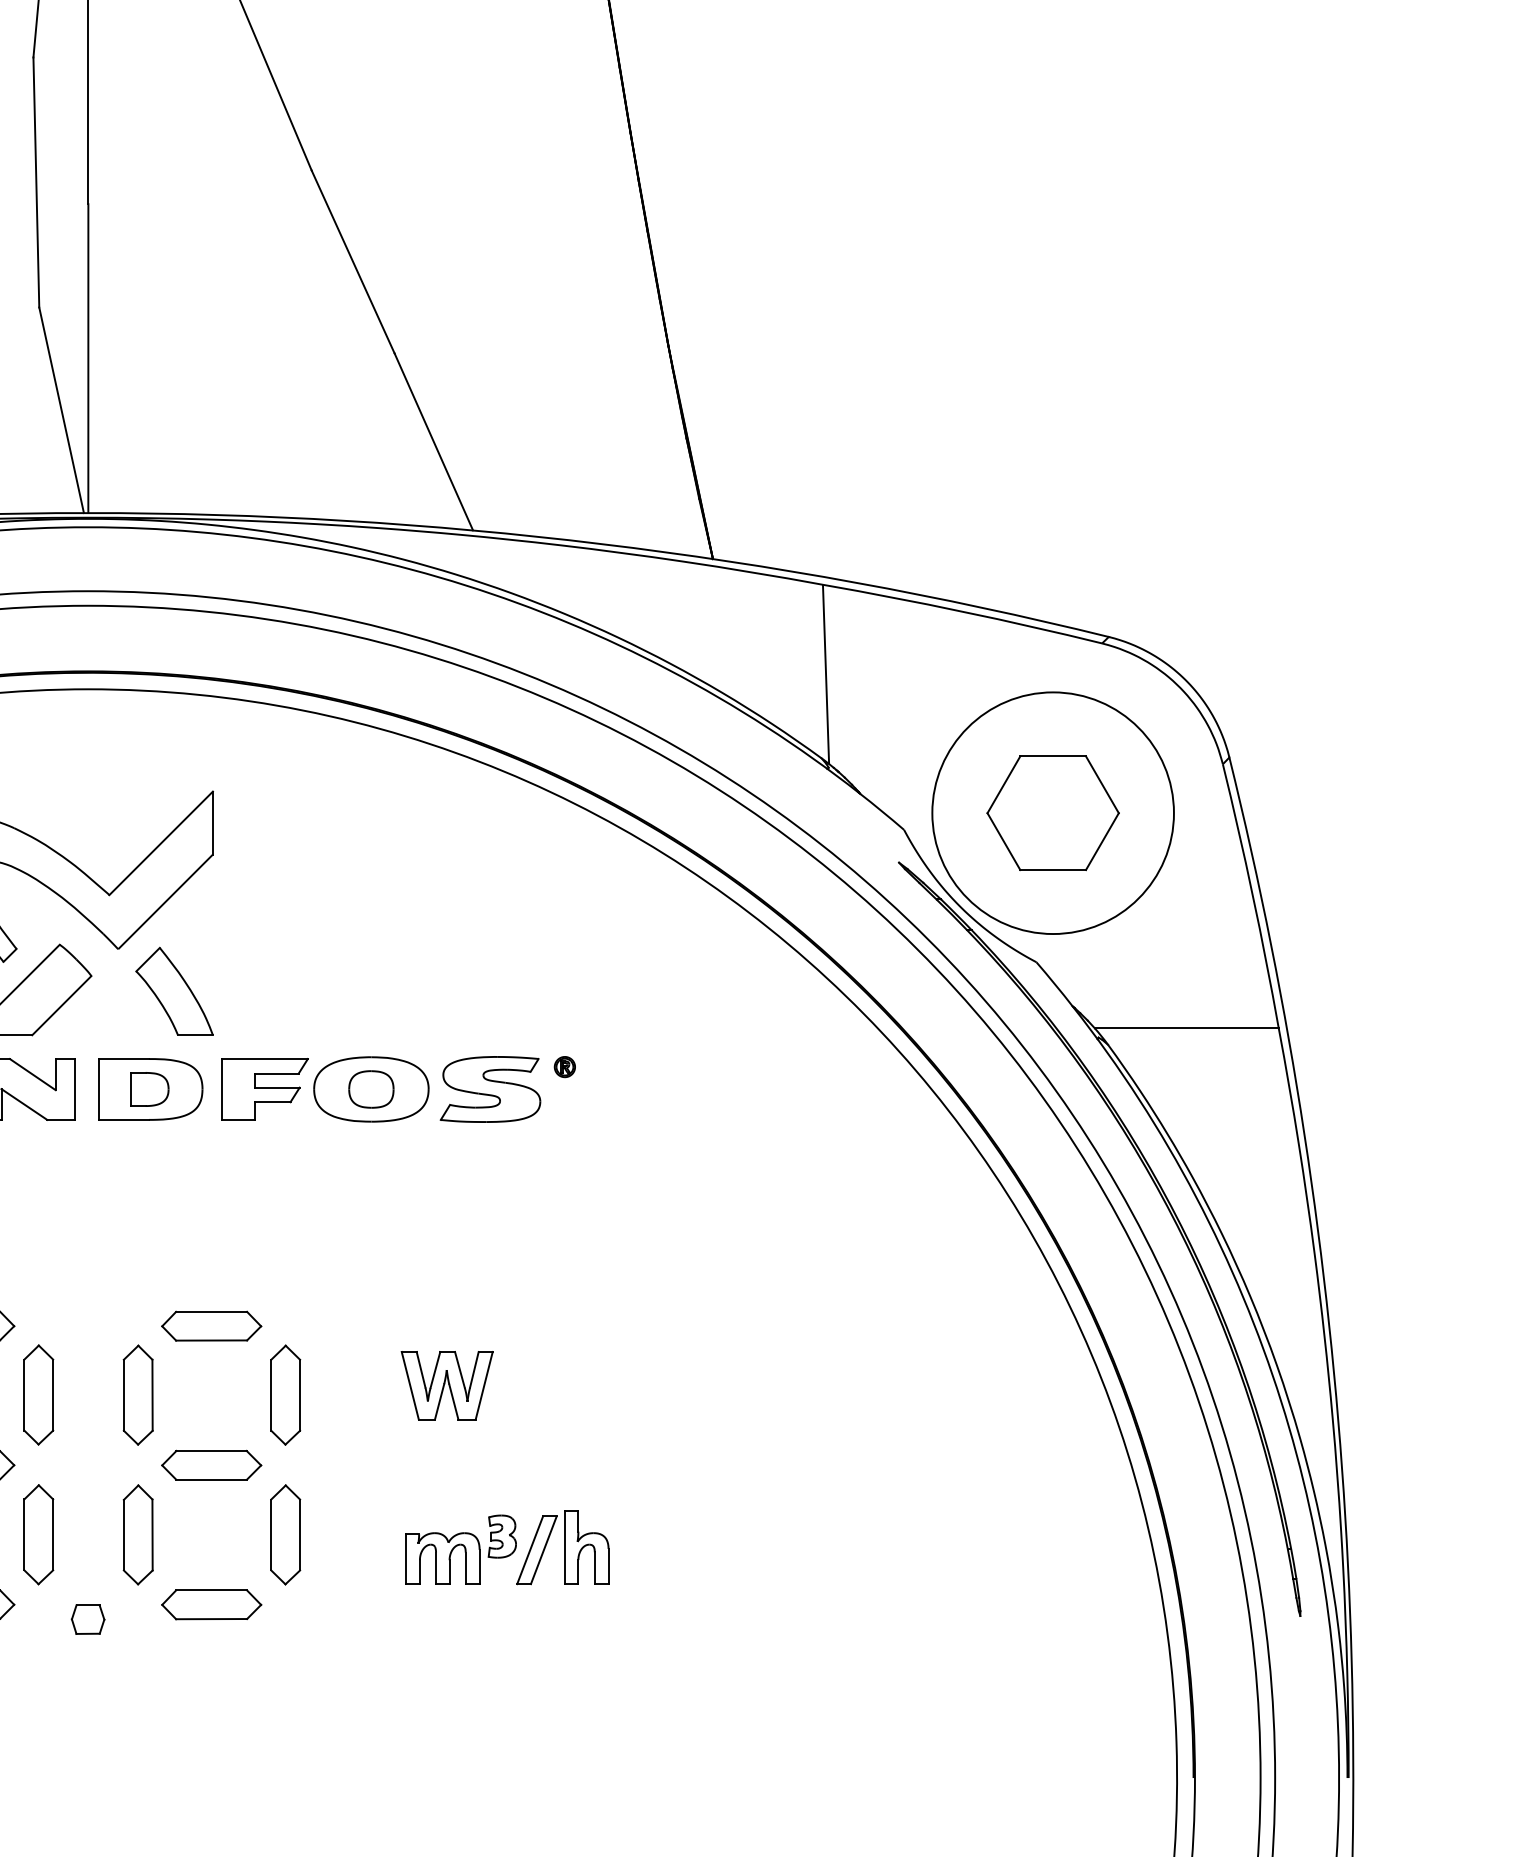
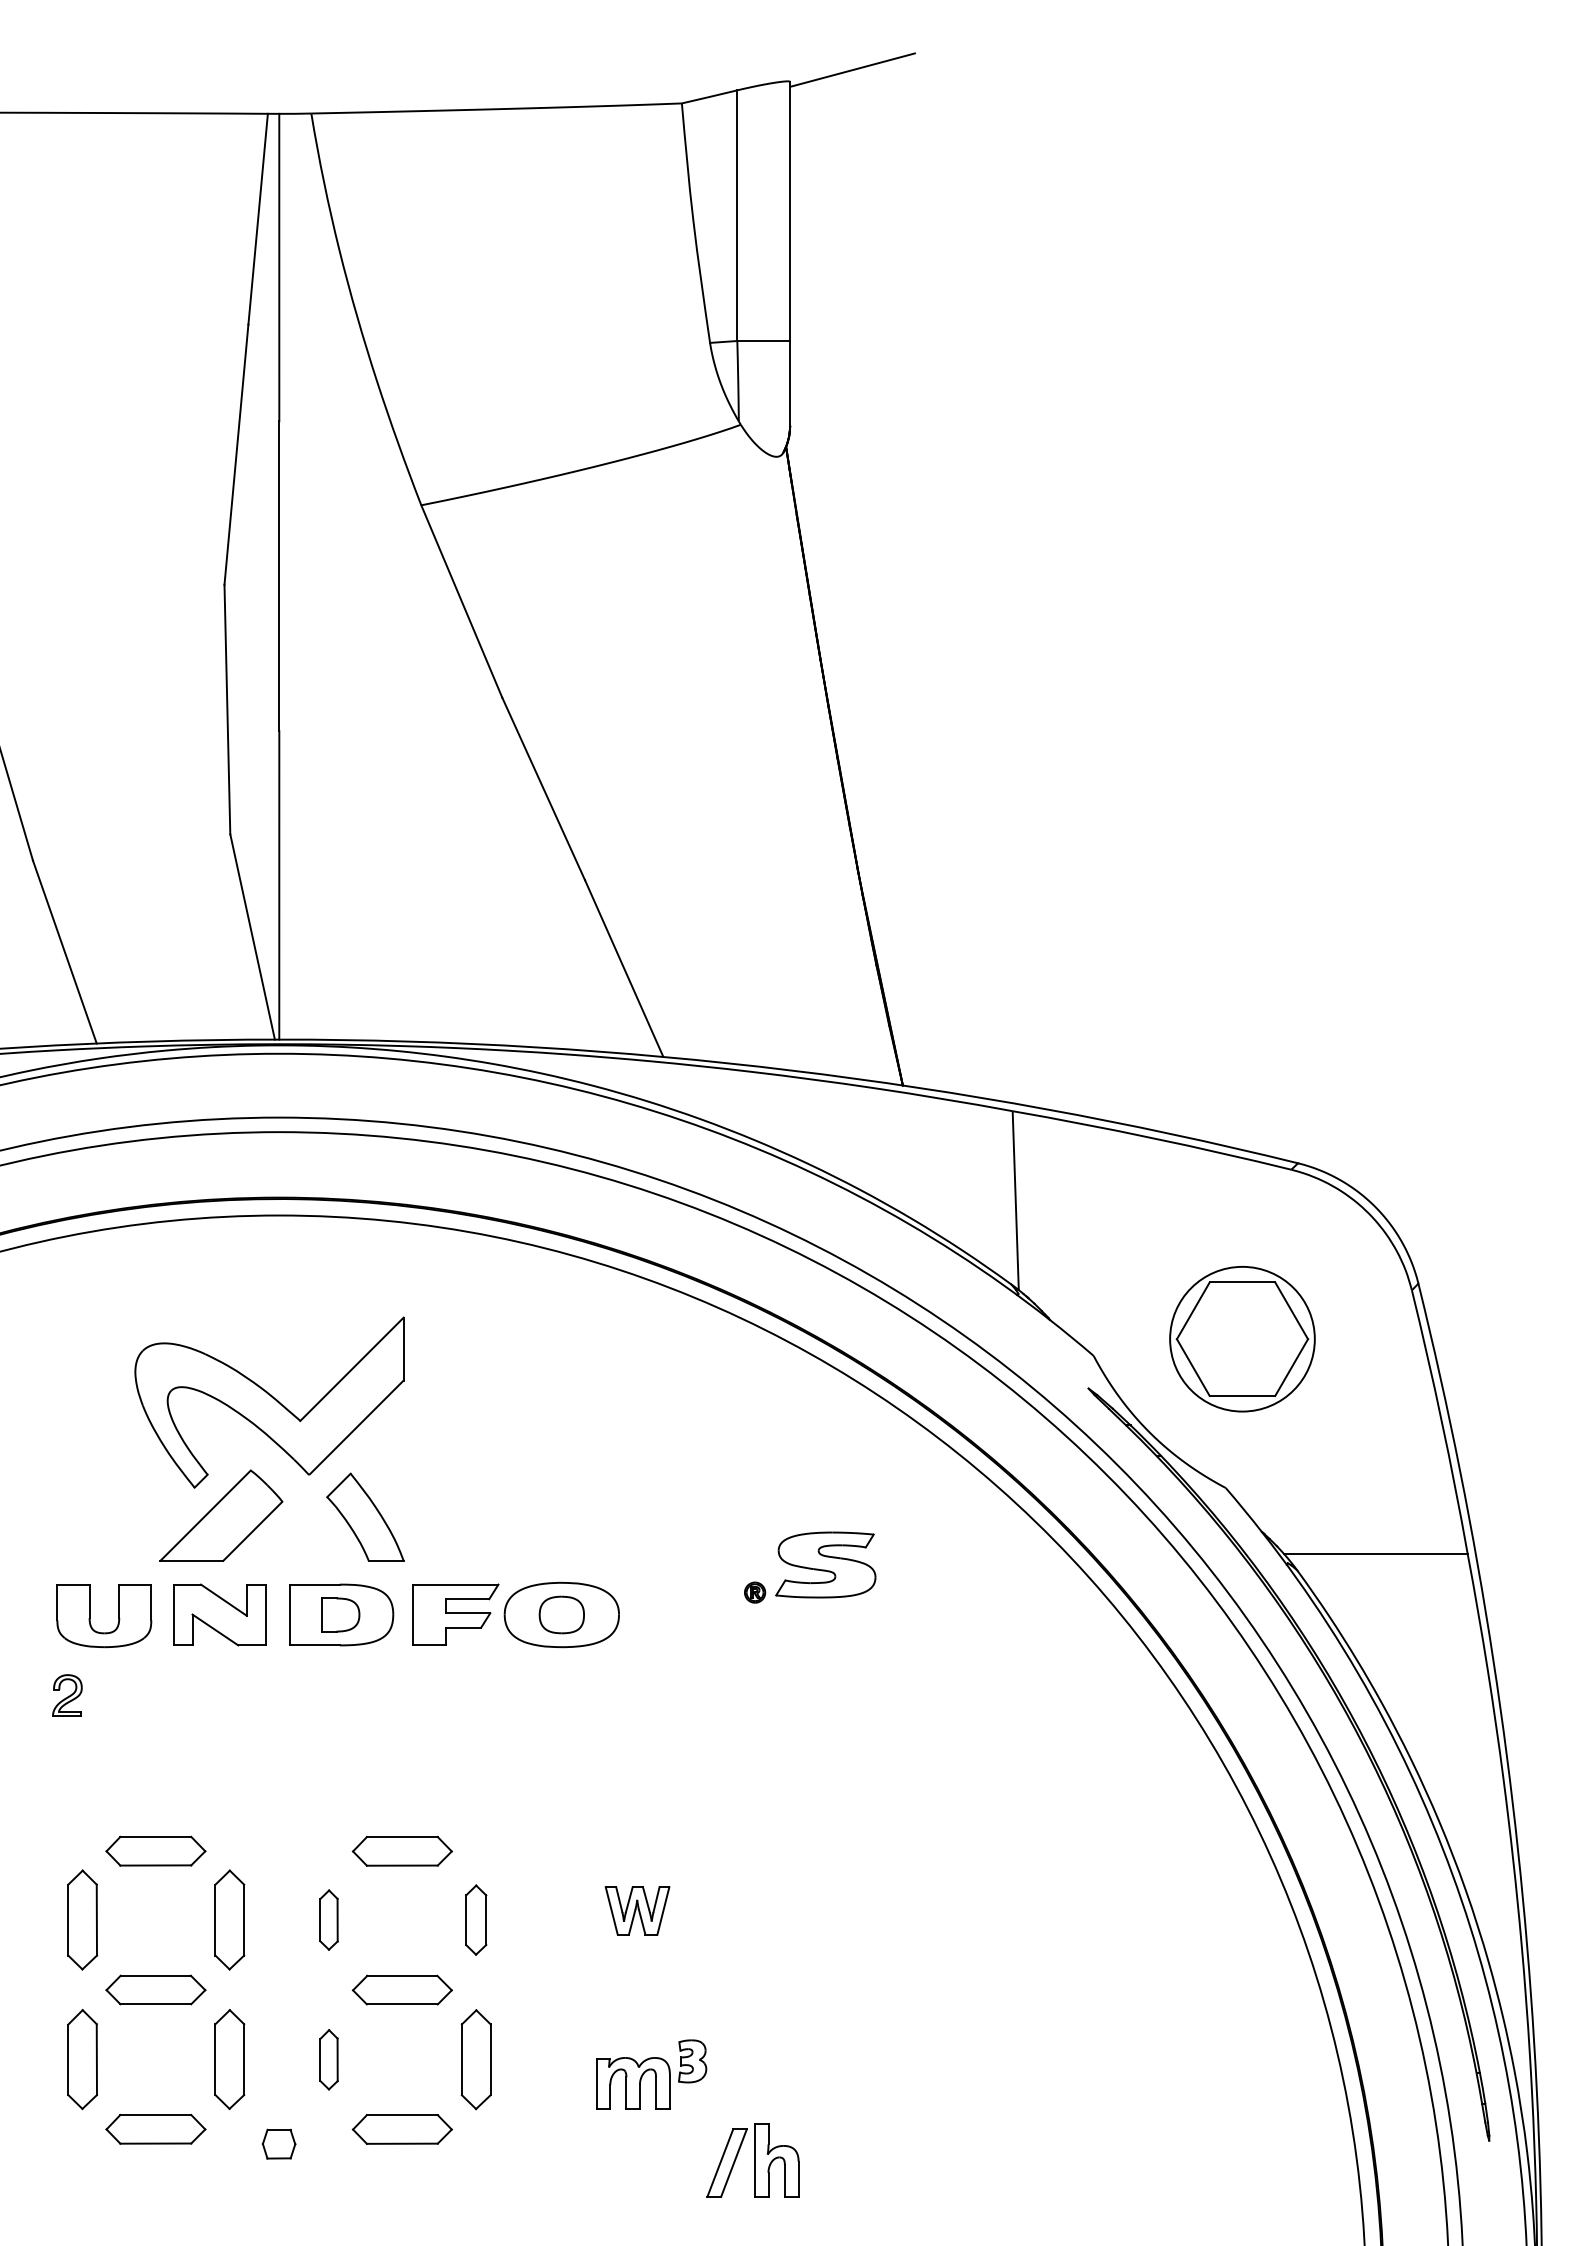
circle: (1053, 812) -> (1242, 1338), size x0.6
part: (490, 1088) -> (825, 1564), moved
part: (447, 1385) -> (637, 1910), size x0.7
part: (137, 1394) -> (328, 1919), size x0.6
part: (284, 1394) -> (475, 1919), size x0.7
part: (137, 1534) -> (328, 2059), size x0.6
part: (562, 1547) -> (752, 2160), moved

